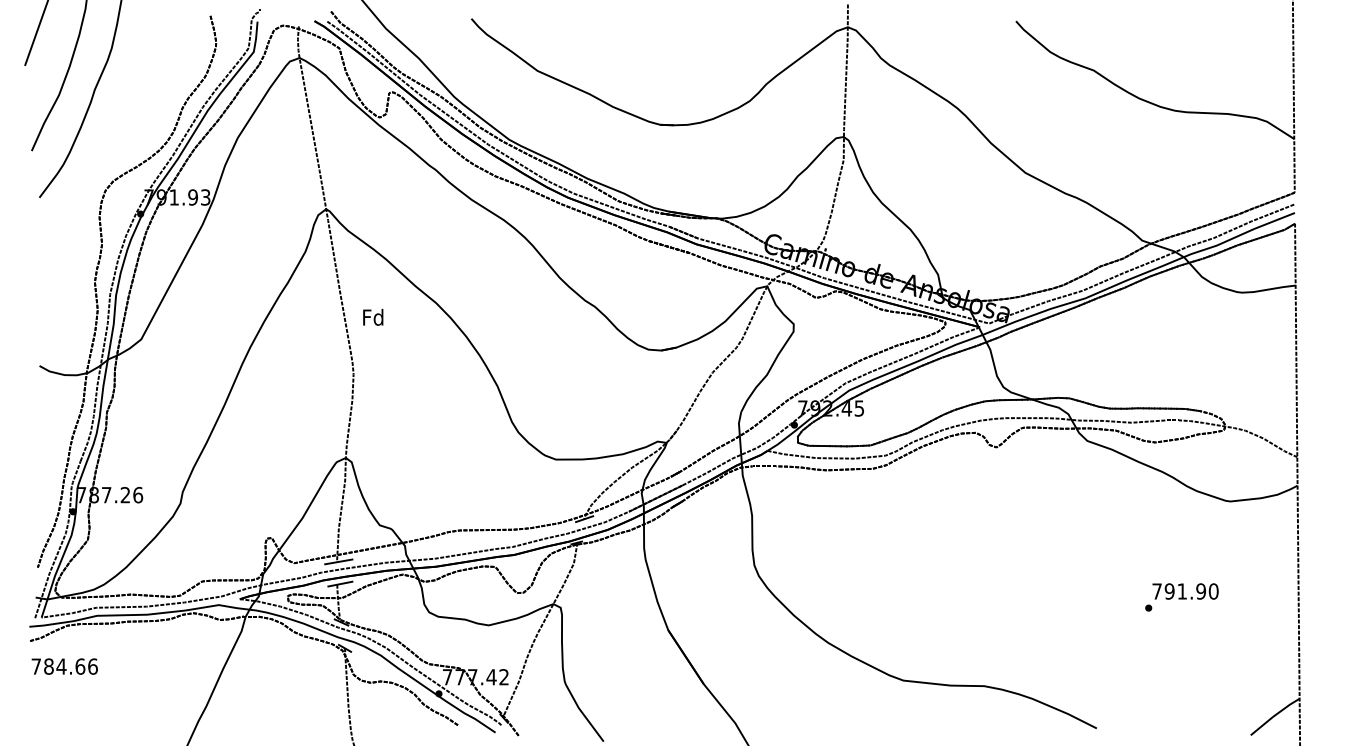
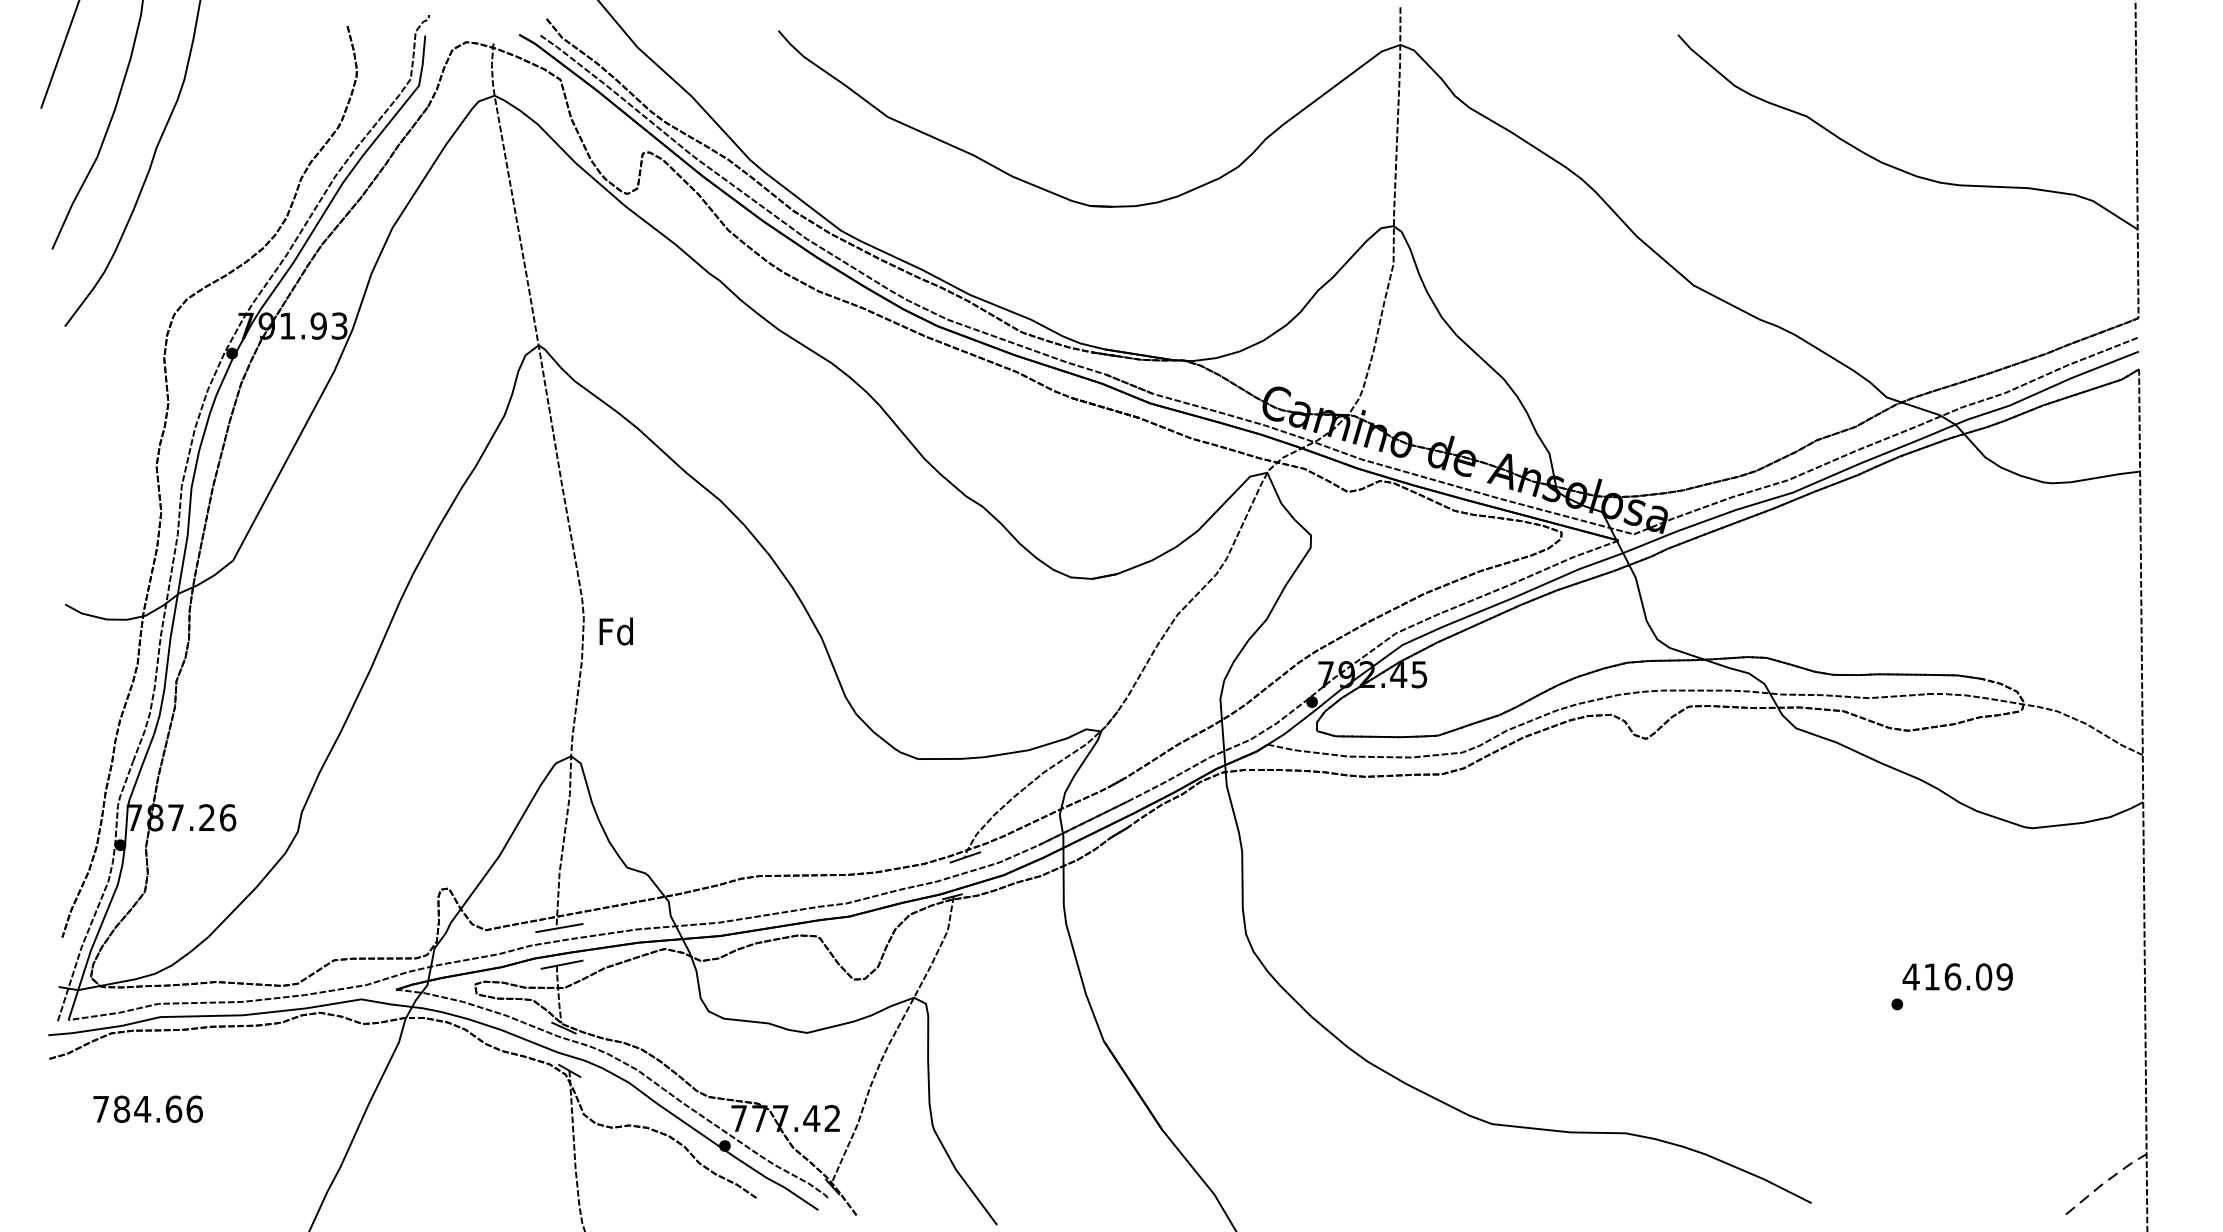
text: (373, 317) -> (616, 631), moved
text: (1184, 591) -> (1956, 976), 791.90 -> 416.09
text: (64, 666) -> (147, 1109), moved
line: (1274, 715) -> (2105, 1181), solid -> dashed

